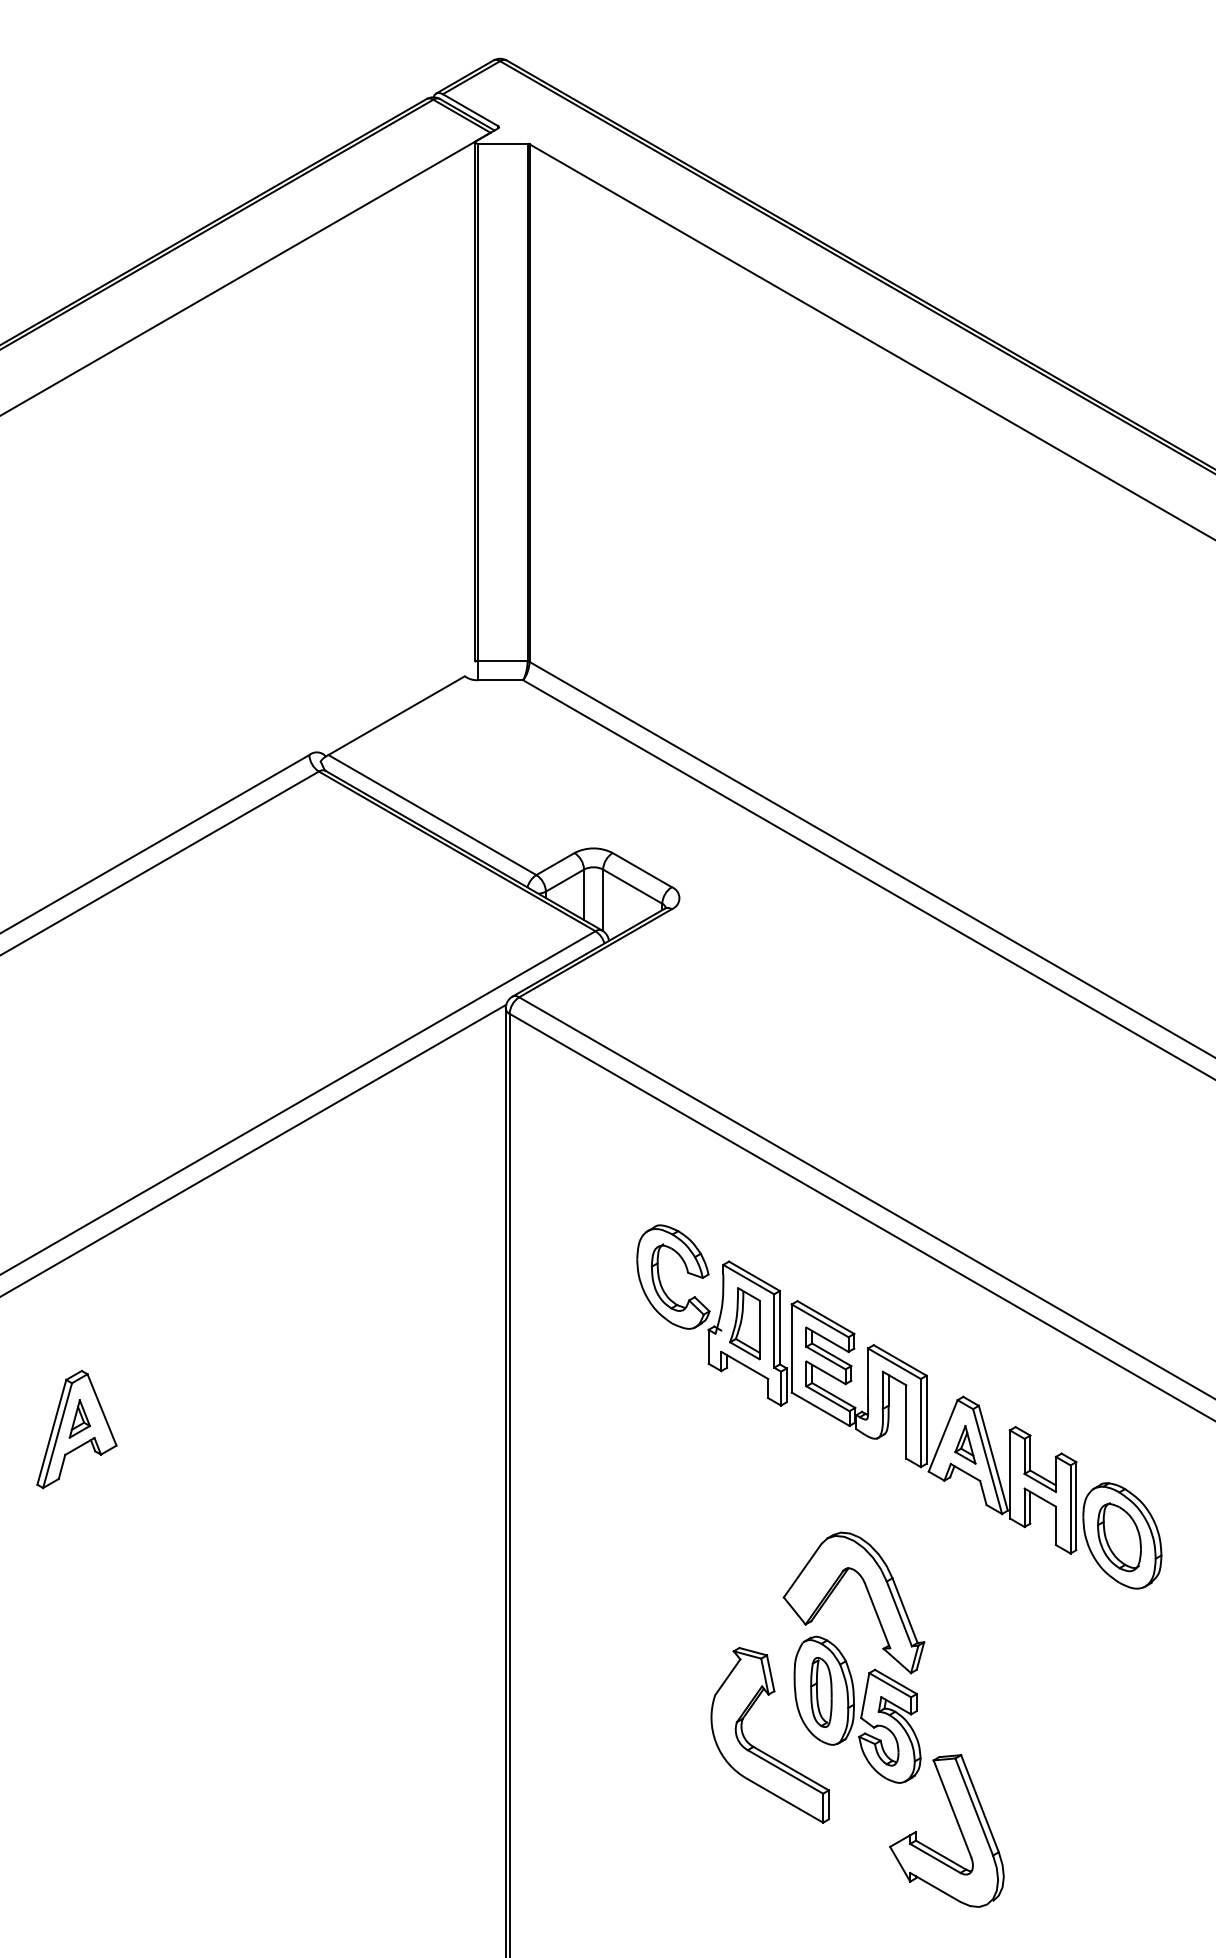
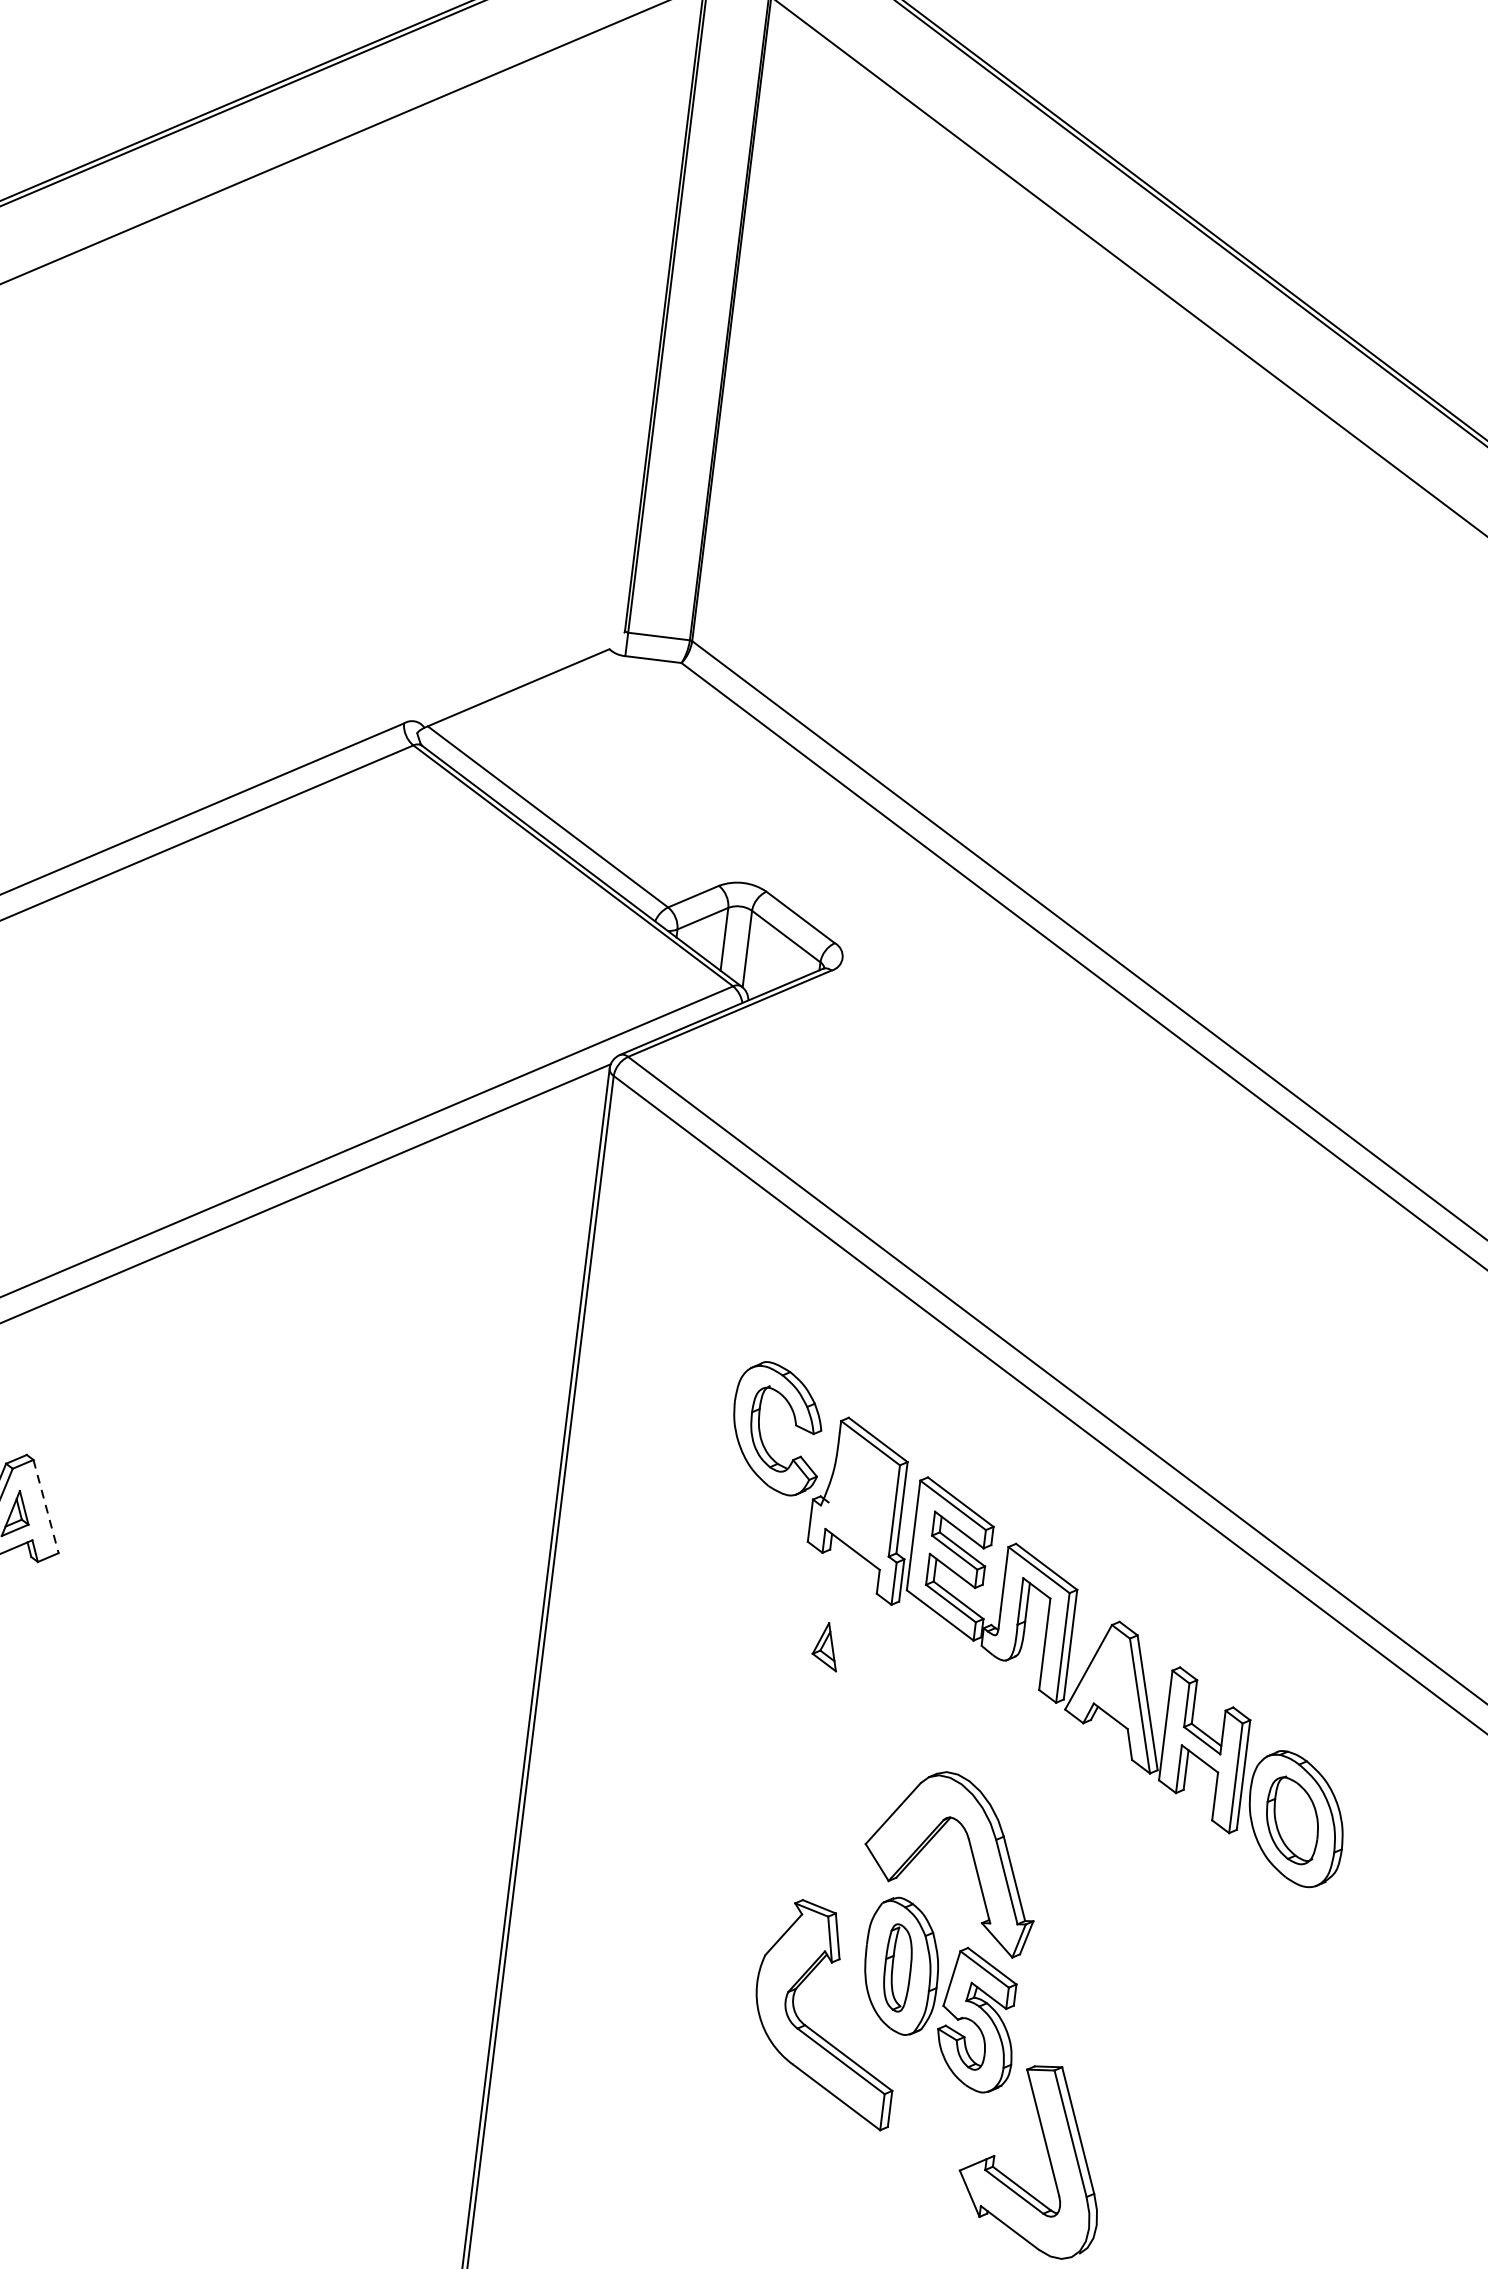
part: (744, 1323) -> (858, 1497), removed
line: (102, 1409) -> (46, 1506), solid -> dashed
part: (965, 1444) -> (826, 1645), moved

